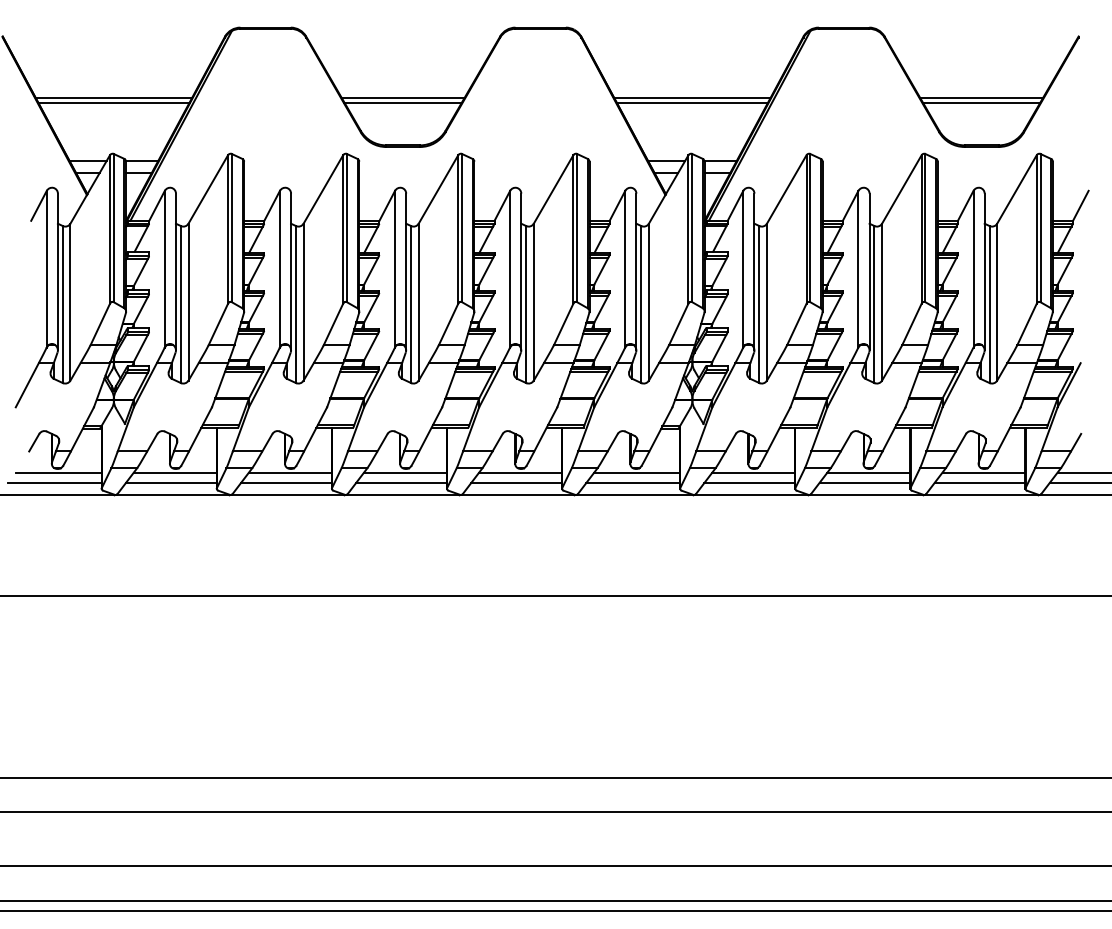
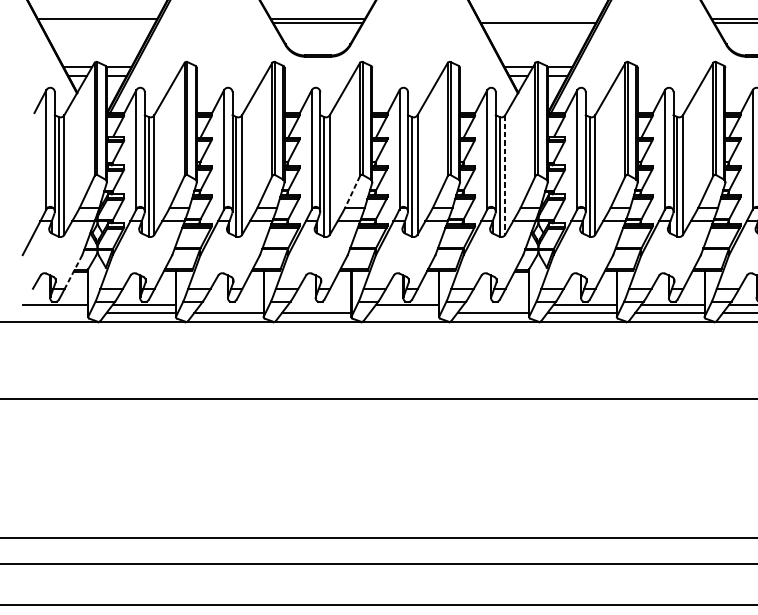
line: (691, 97) -> (537, 18), removed
line: (113, 102) -> (97, 22), removed
line: (648, 302) -> (504, 175), solid -> dashed
line: (448, 324) -> (352, 192), solid -> dashed
line: (82, 429) -> (73, 272), solid -> dashed
line: (289, 472) -> (231, 304), removed
line: (405, 472) -> (319, 304), removed
line: (637, 472) -> (496, 304), removed
line: (54, 482) -> (52, 312), removed
line: (516, 482) -> (404, 312), removed

